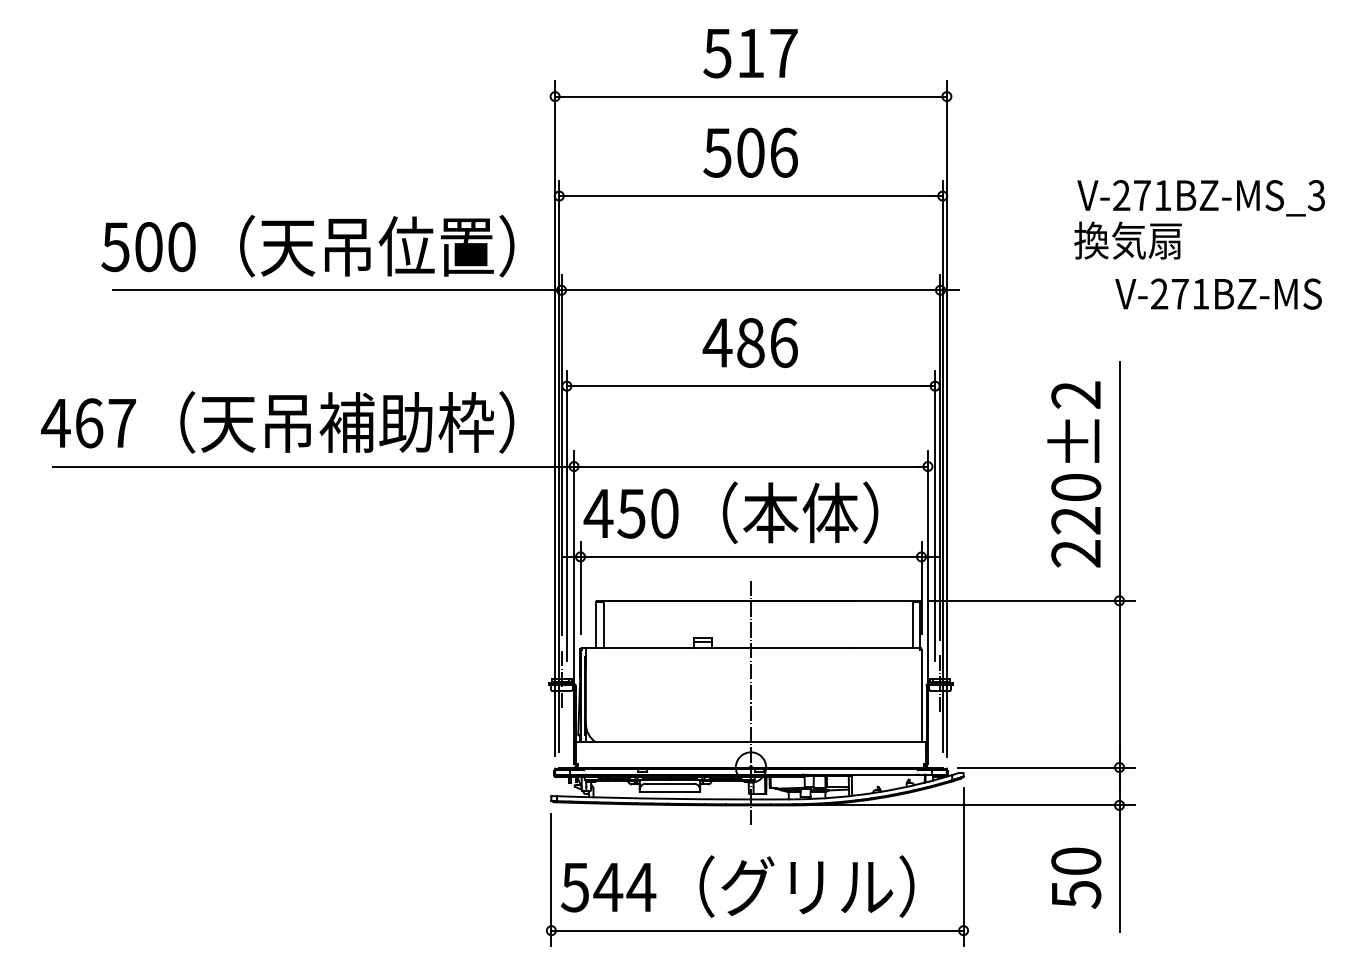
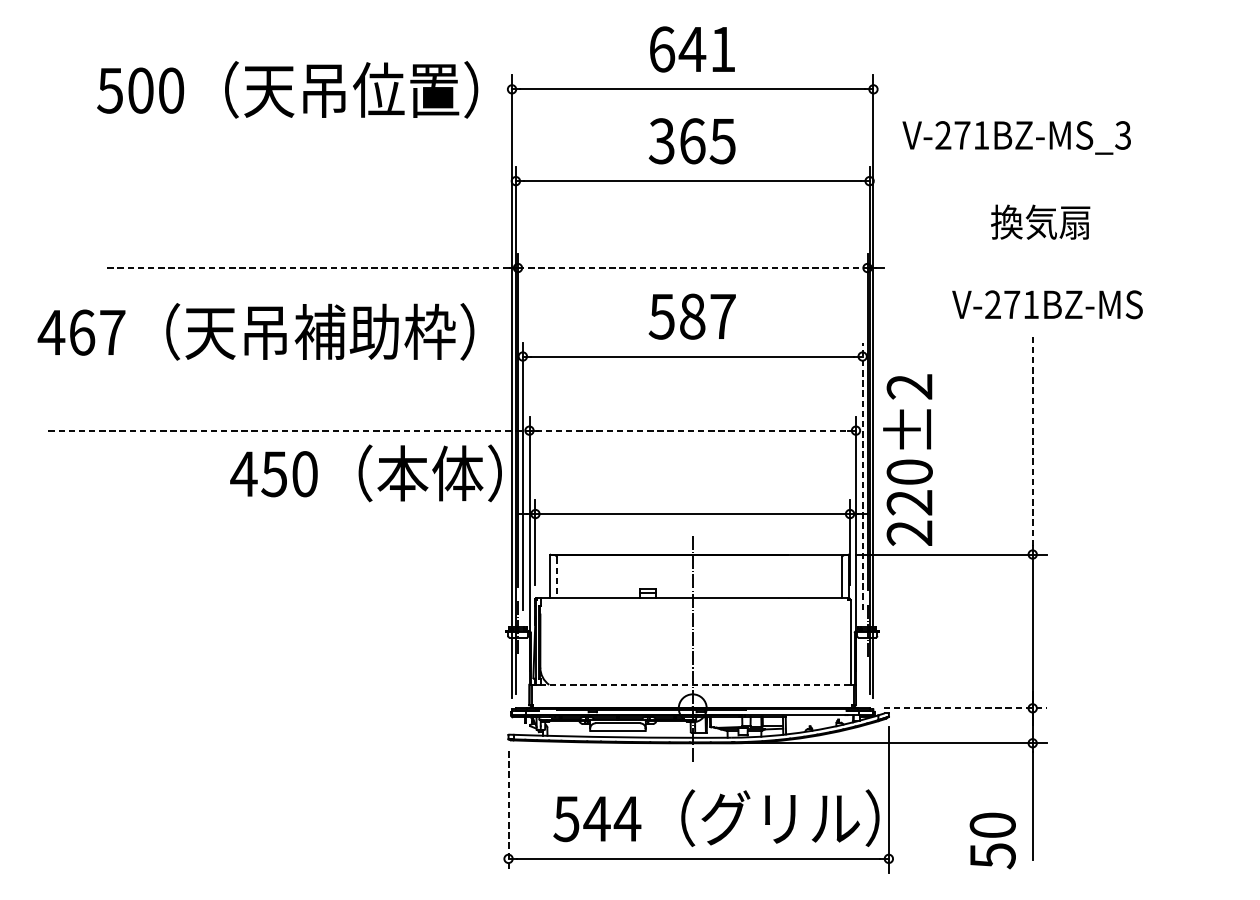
text: (750, 53) -> (692, 49), 517 -> 641
text: (750, 152) -> (692, 140), 506 -> 365
text: (1200, 198) -> (1016, 138), moved
text: (307, 245) -> (287, 89), moved
line: (332, 290) -> (306, 268), solid -> dashed
line: (751, 290) -> (693, 268), solid -> dashed
text: (1218, 293) -> (1047, 304), moved
text: (749, 343) -> (691, 317), 486 -> 587
text: (277, 422) -> (255, 331), moved
line: (486, 466) -> (448, 430), solid -> dashed
text: (1074, 474) -> (908, 460), moved
line: (1119, 476) -> (1032, 439), solid -> dashed
text: (730, 512) -> (365, 473), moved
line: (935, 516) -> (862, 476), solid -> dashed
line: (604, 626) -> (557, 578), solid -> dashed
line: (751, 742) -> (693, 685), solid -> dashed
line: (1046, 767) -> (965, 708), solid -> dashed
text: (1076, 877) -> (993, 840), moved
line: (551, 879) -> (508, 811), solid -> dashed
text: (737, 886) -> (716, 818), moved

